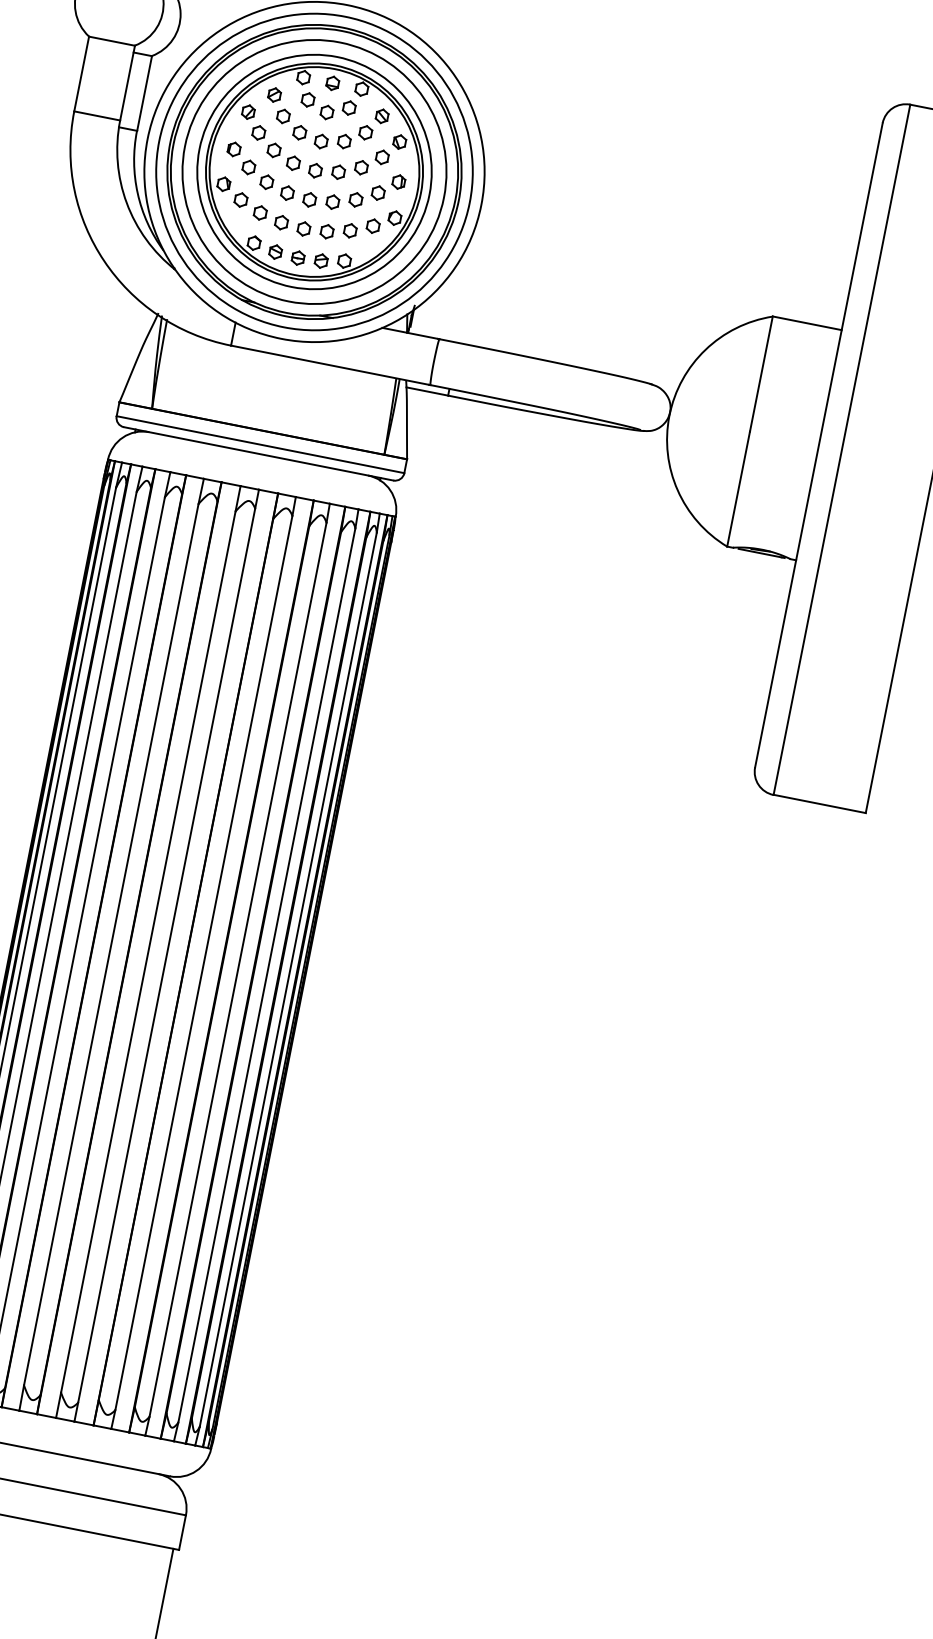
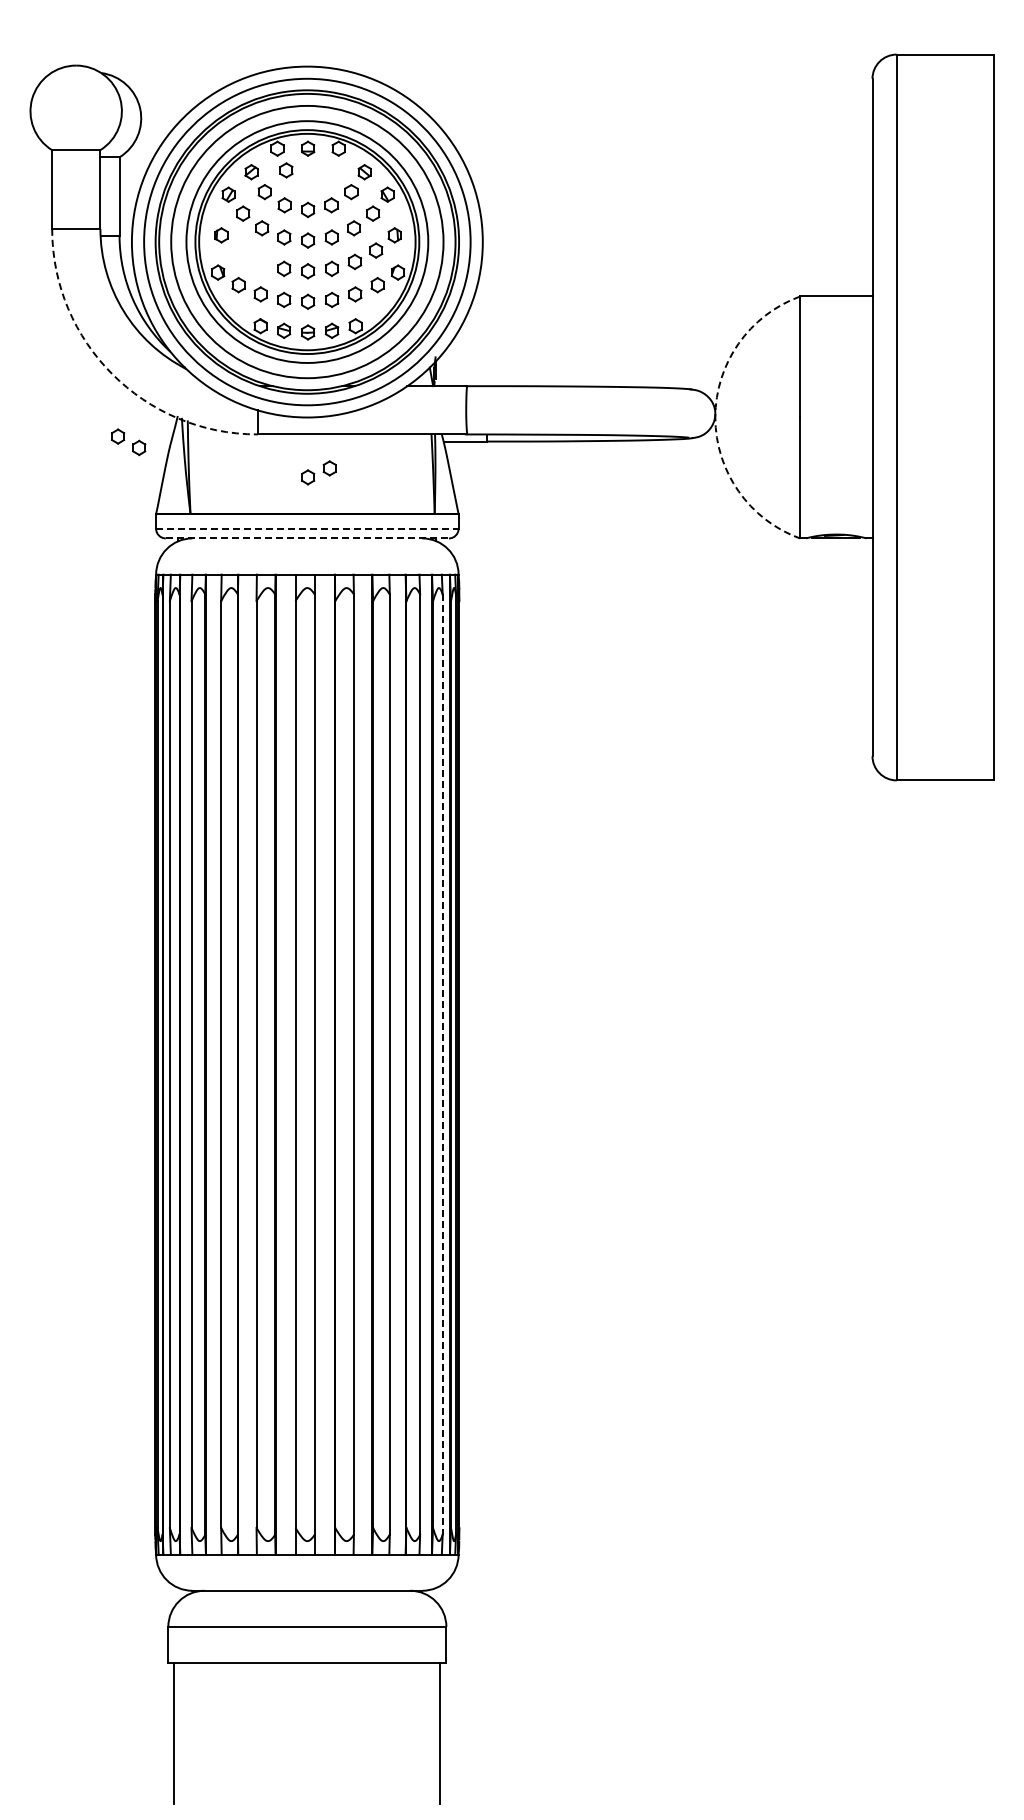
part: (337, 109) -> (318, 472), moved
part: (257, 175) -> (128, 442), moved
arc: (104, 261) -> (112, 374), solid -> dashed
arc: (669, 415) -> (715, 417), solid -> dashed
line: (260, 444) -> (307, 528), solid -> dashed
line: (258, 453) -> (307, 538), solid -> dashed
line: (287, 980) -> (442, 1065), solid -> dashed

